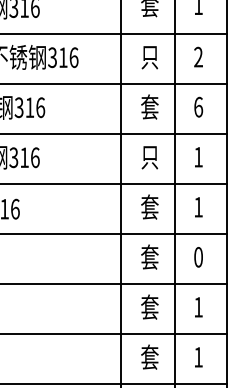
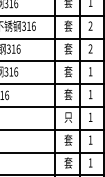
text: (150, 55) -> (68, 25), 只 -> 套
text: (198, 106) -> (90, 48), 6 -> 2
text: (150, 156) -> (68, 71), 只 -> 套
text: (150, 255) -> (68, 116), 套 -> 只
text: (198, 255) -> (90, 116), 0 -> 1

